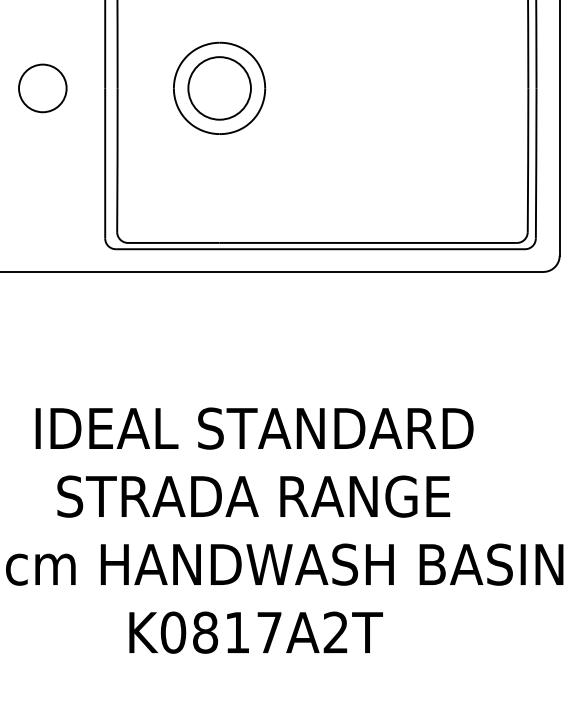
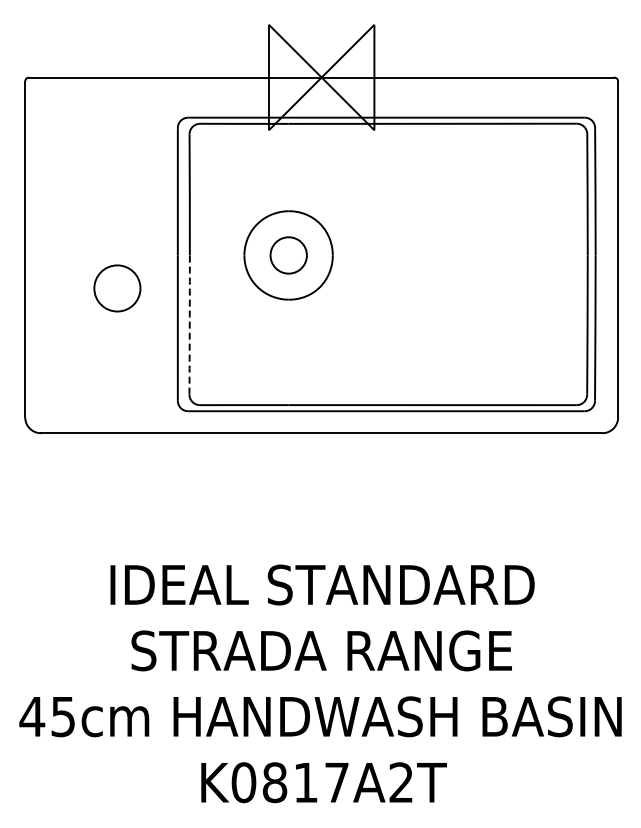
circle: (42, 88) -> (117, 288), moved
circle: (219, 88) -> (288, 255), size x0.6
arc: (117, 160) -> (189, 325), solid -> dashed

